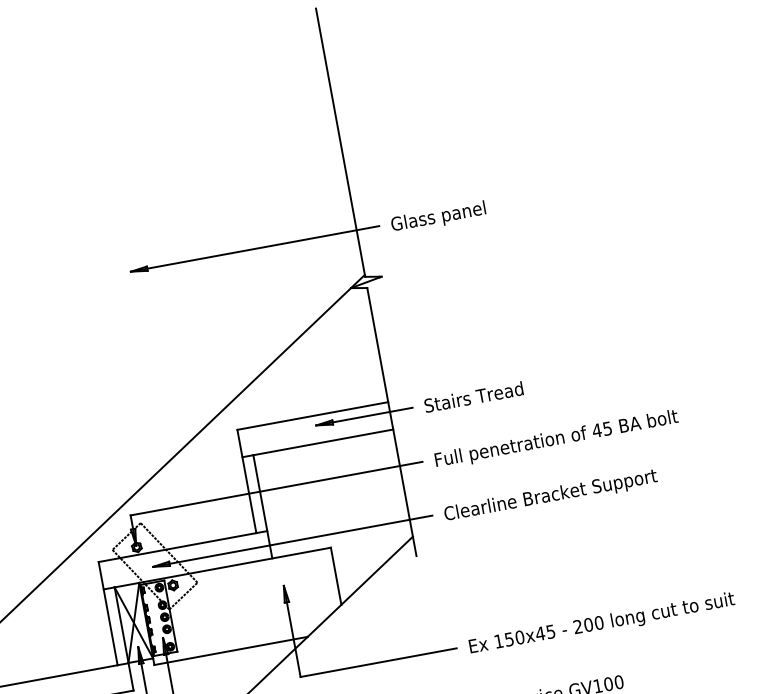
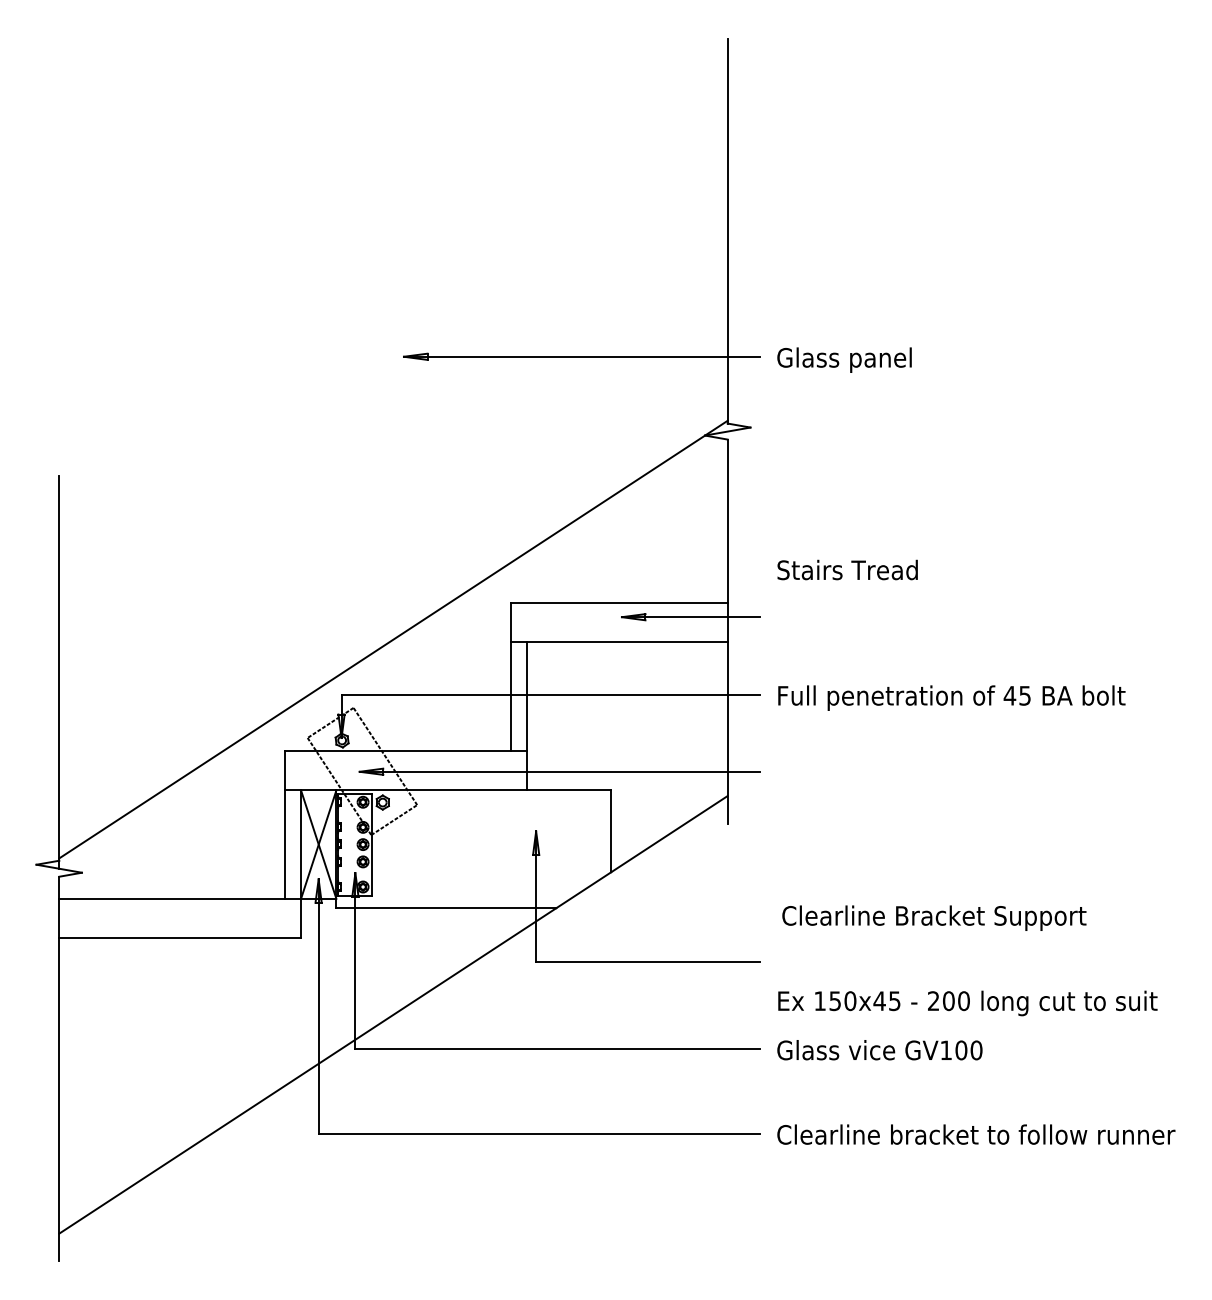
text: (473, 396) -> (847, 569), moved
text: (550, 495) -> (934, 917), moved
text: (601, 624) -> (967, 1003), moved

